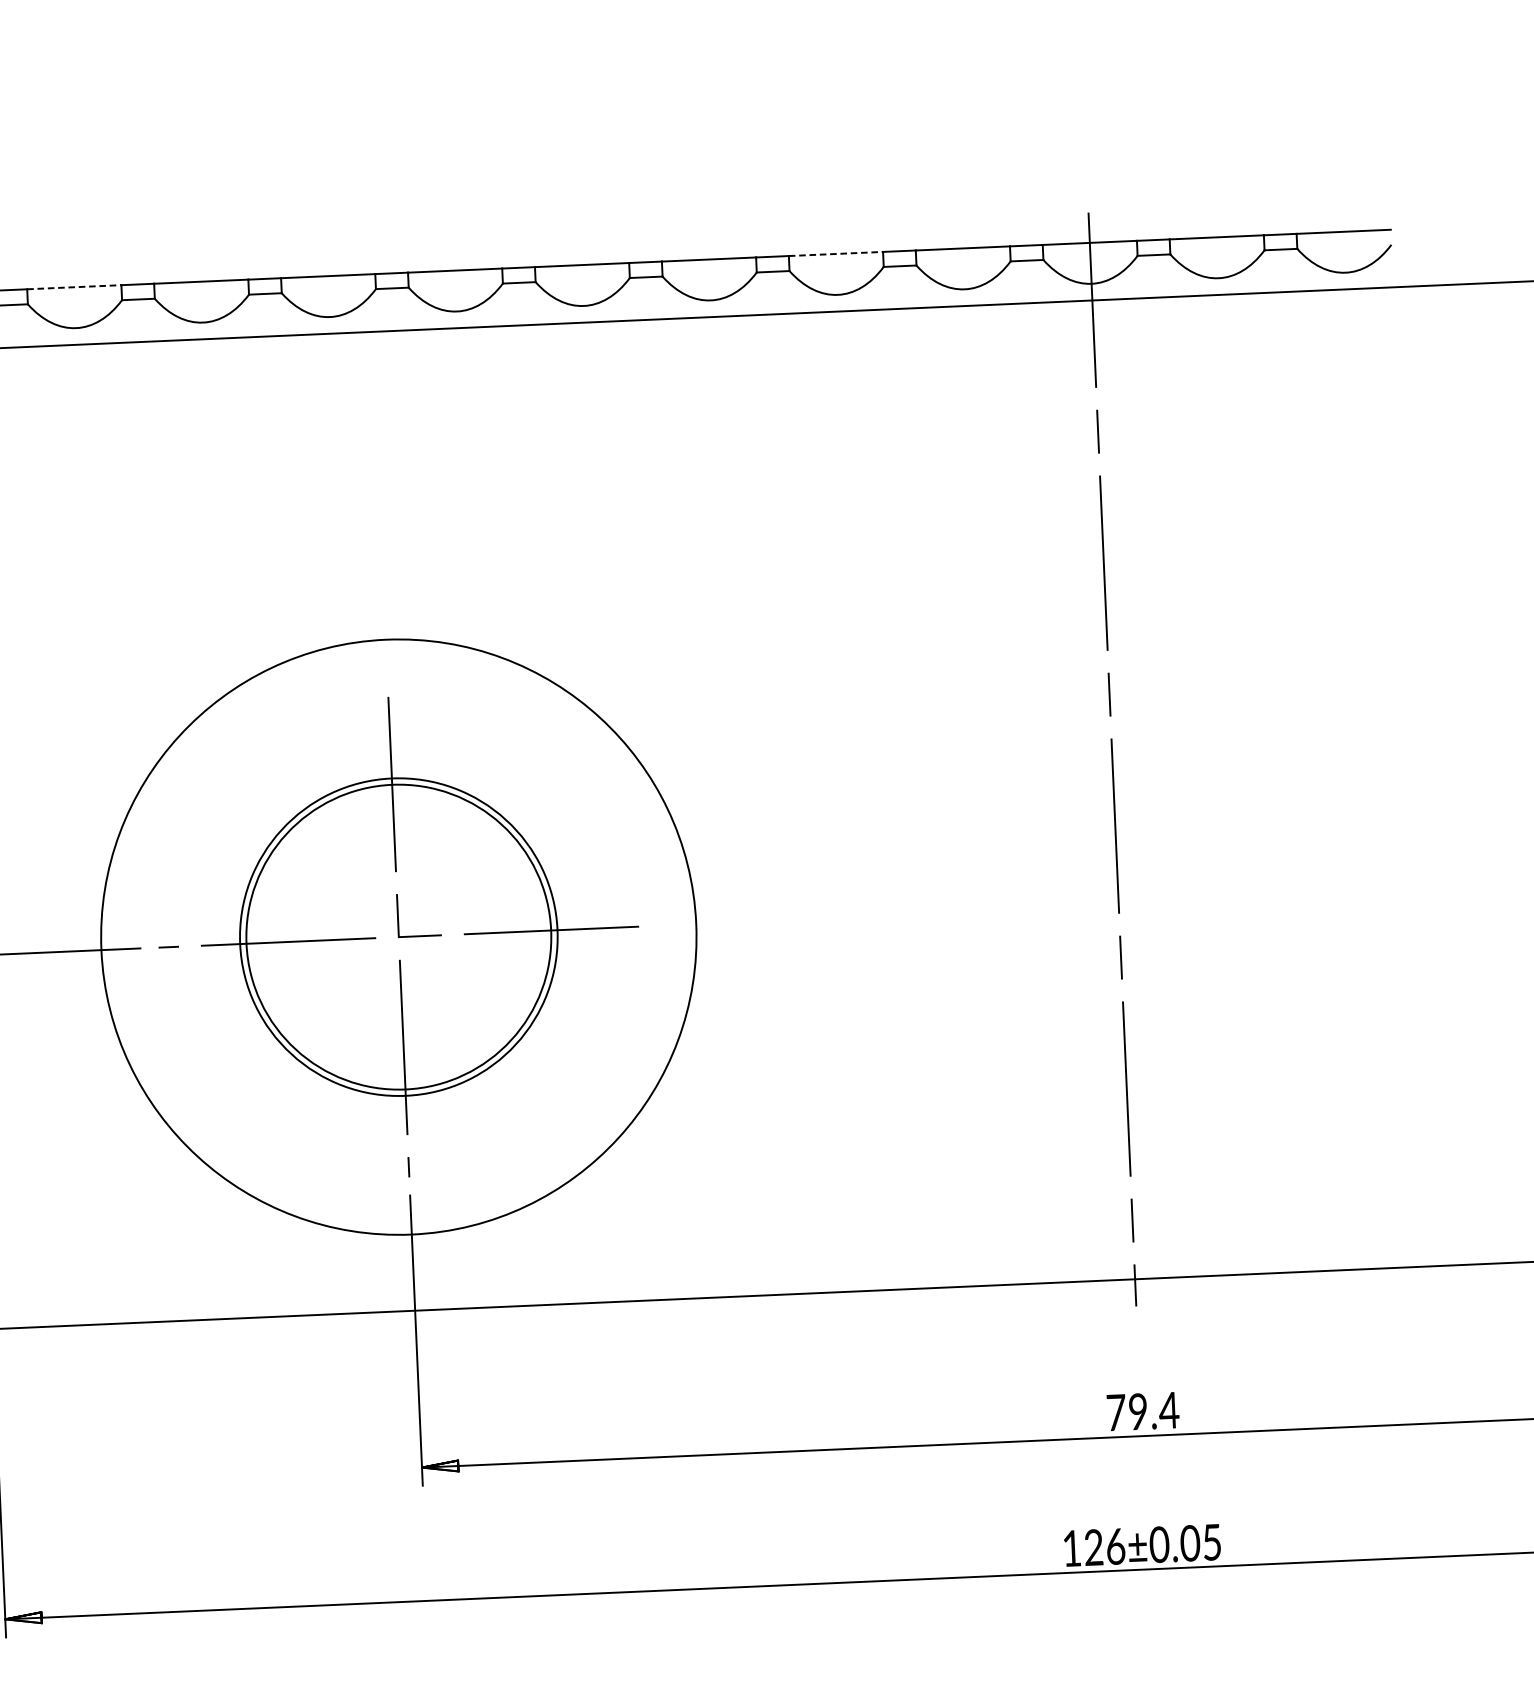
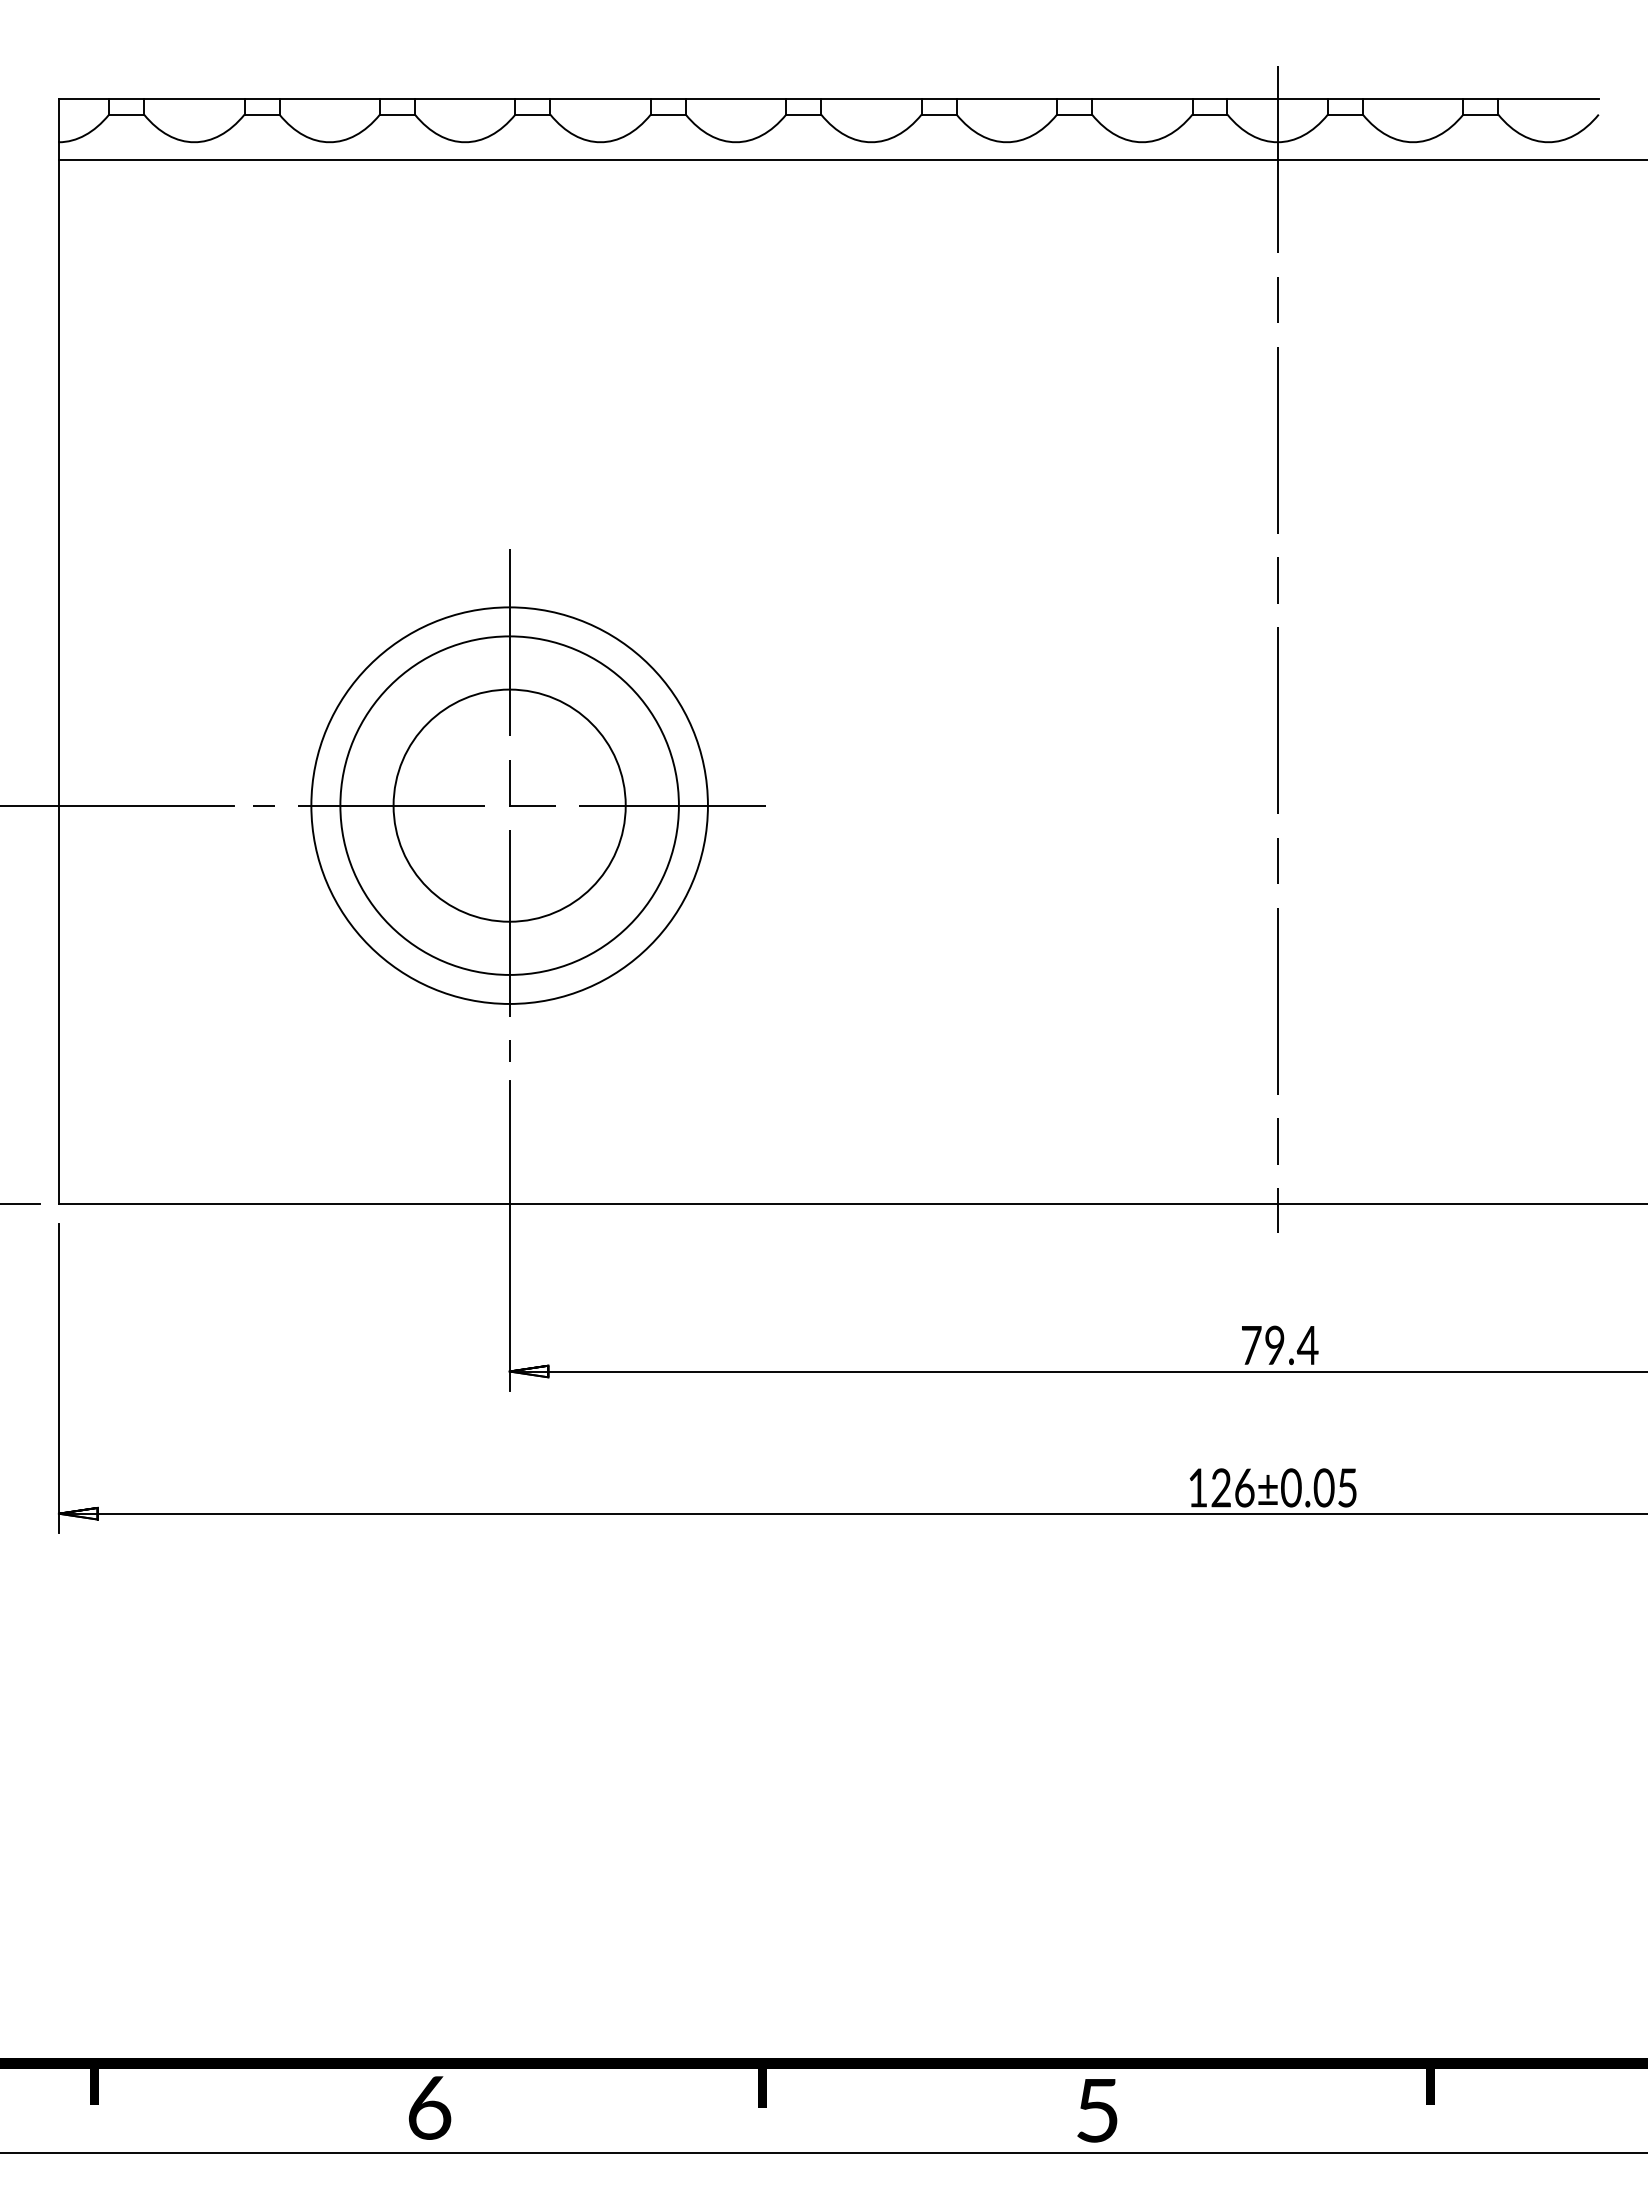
line: (836, 253) -> (1007, 98), dashed -> solid
line: (74, 287) -> (194, 98), dashed -> solid
circle: (398, 936) -> (509, 805), size x0.62
circle: (398, 936) -> (509, 805), size x0.71

